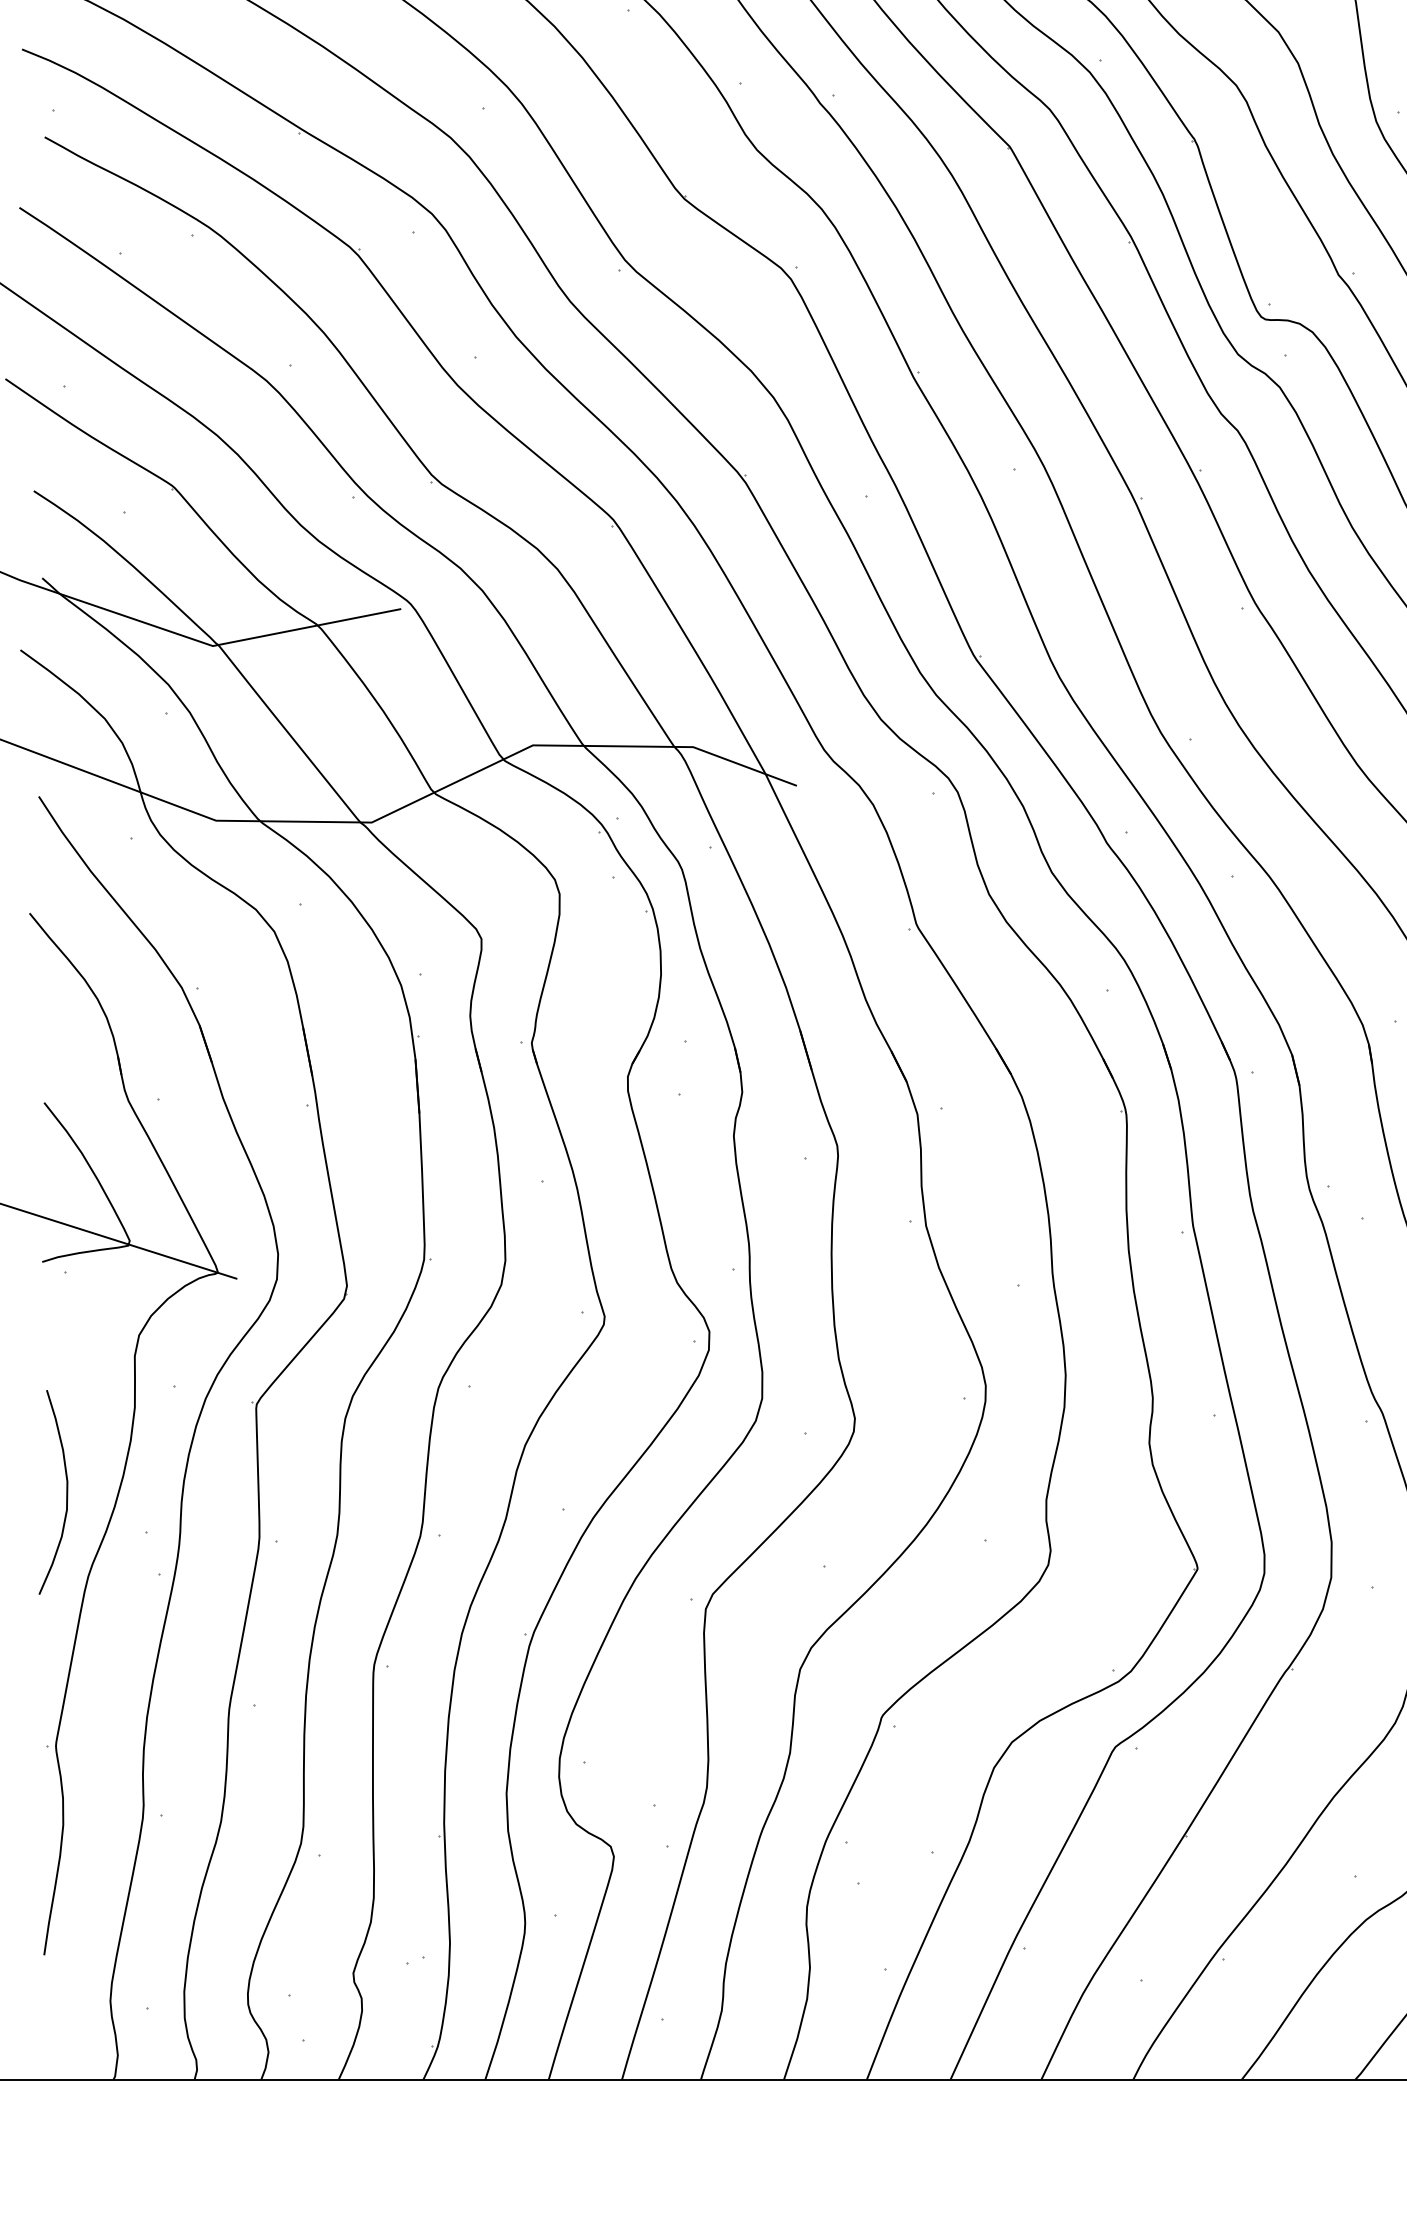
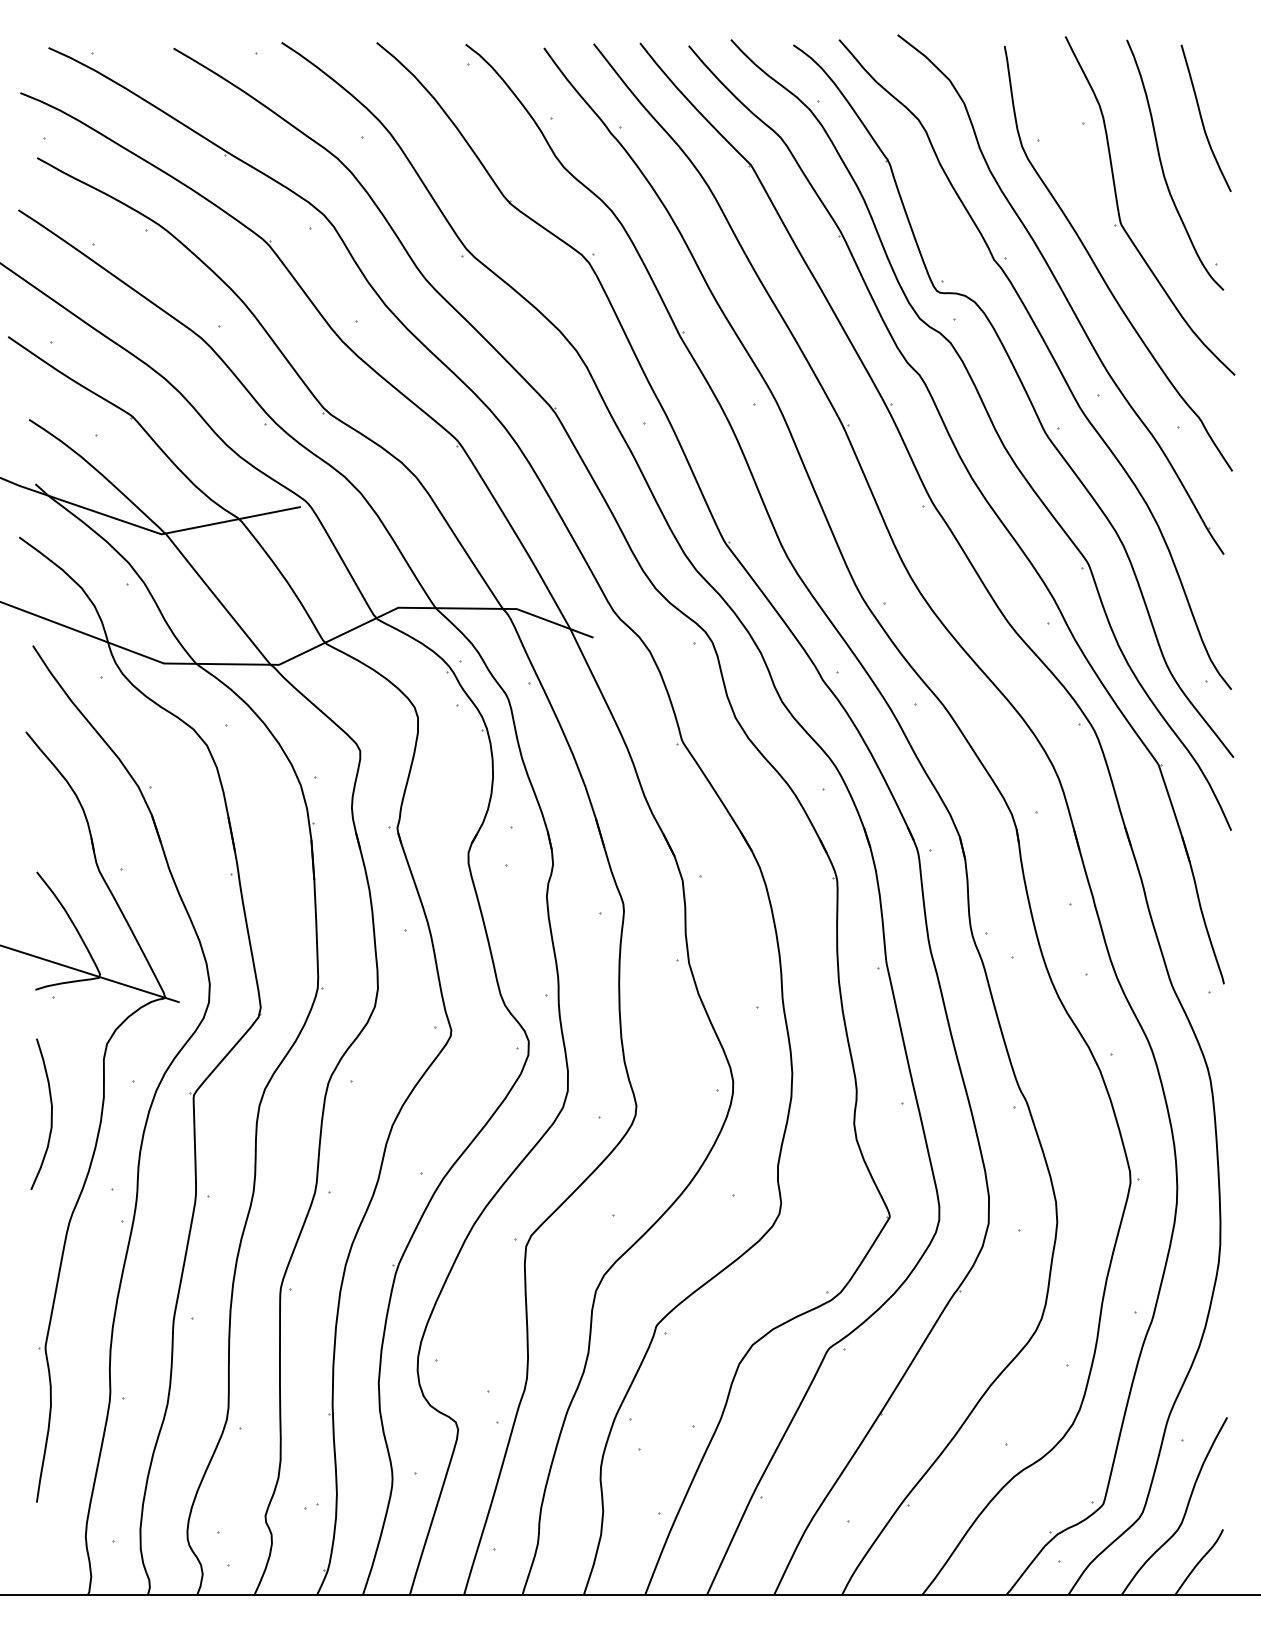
curve: (65, 1496) -> (50, 1117), moved

